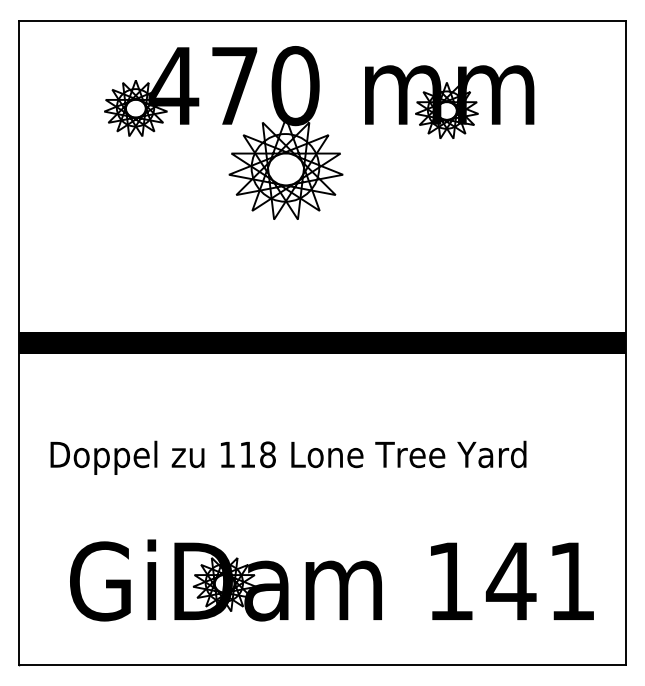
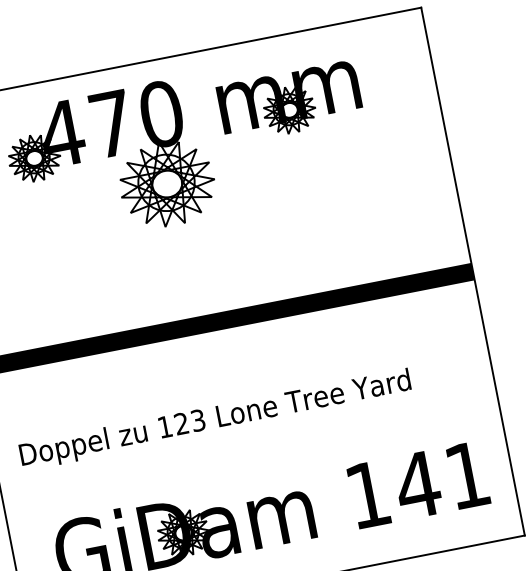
text: (257, 454) -> (189, 422), 118 -> 123

